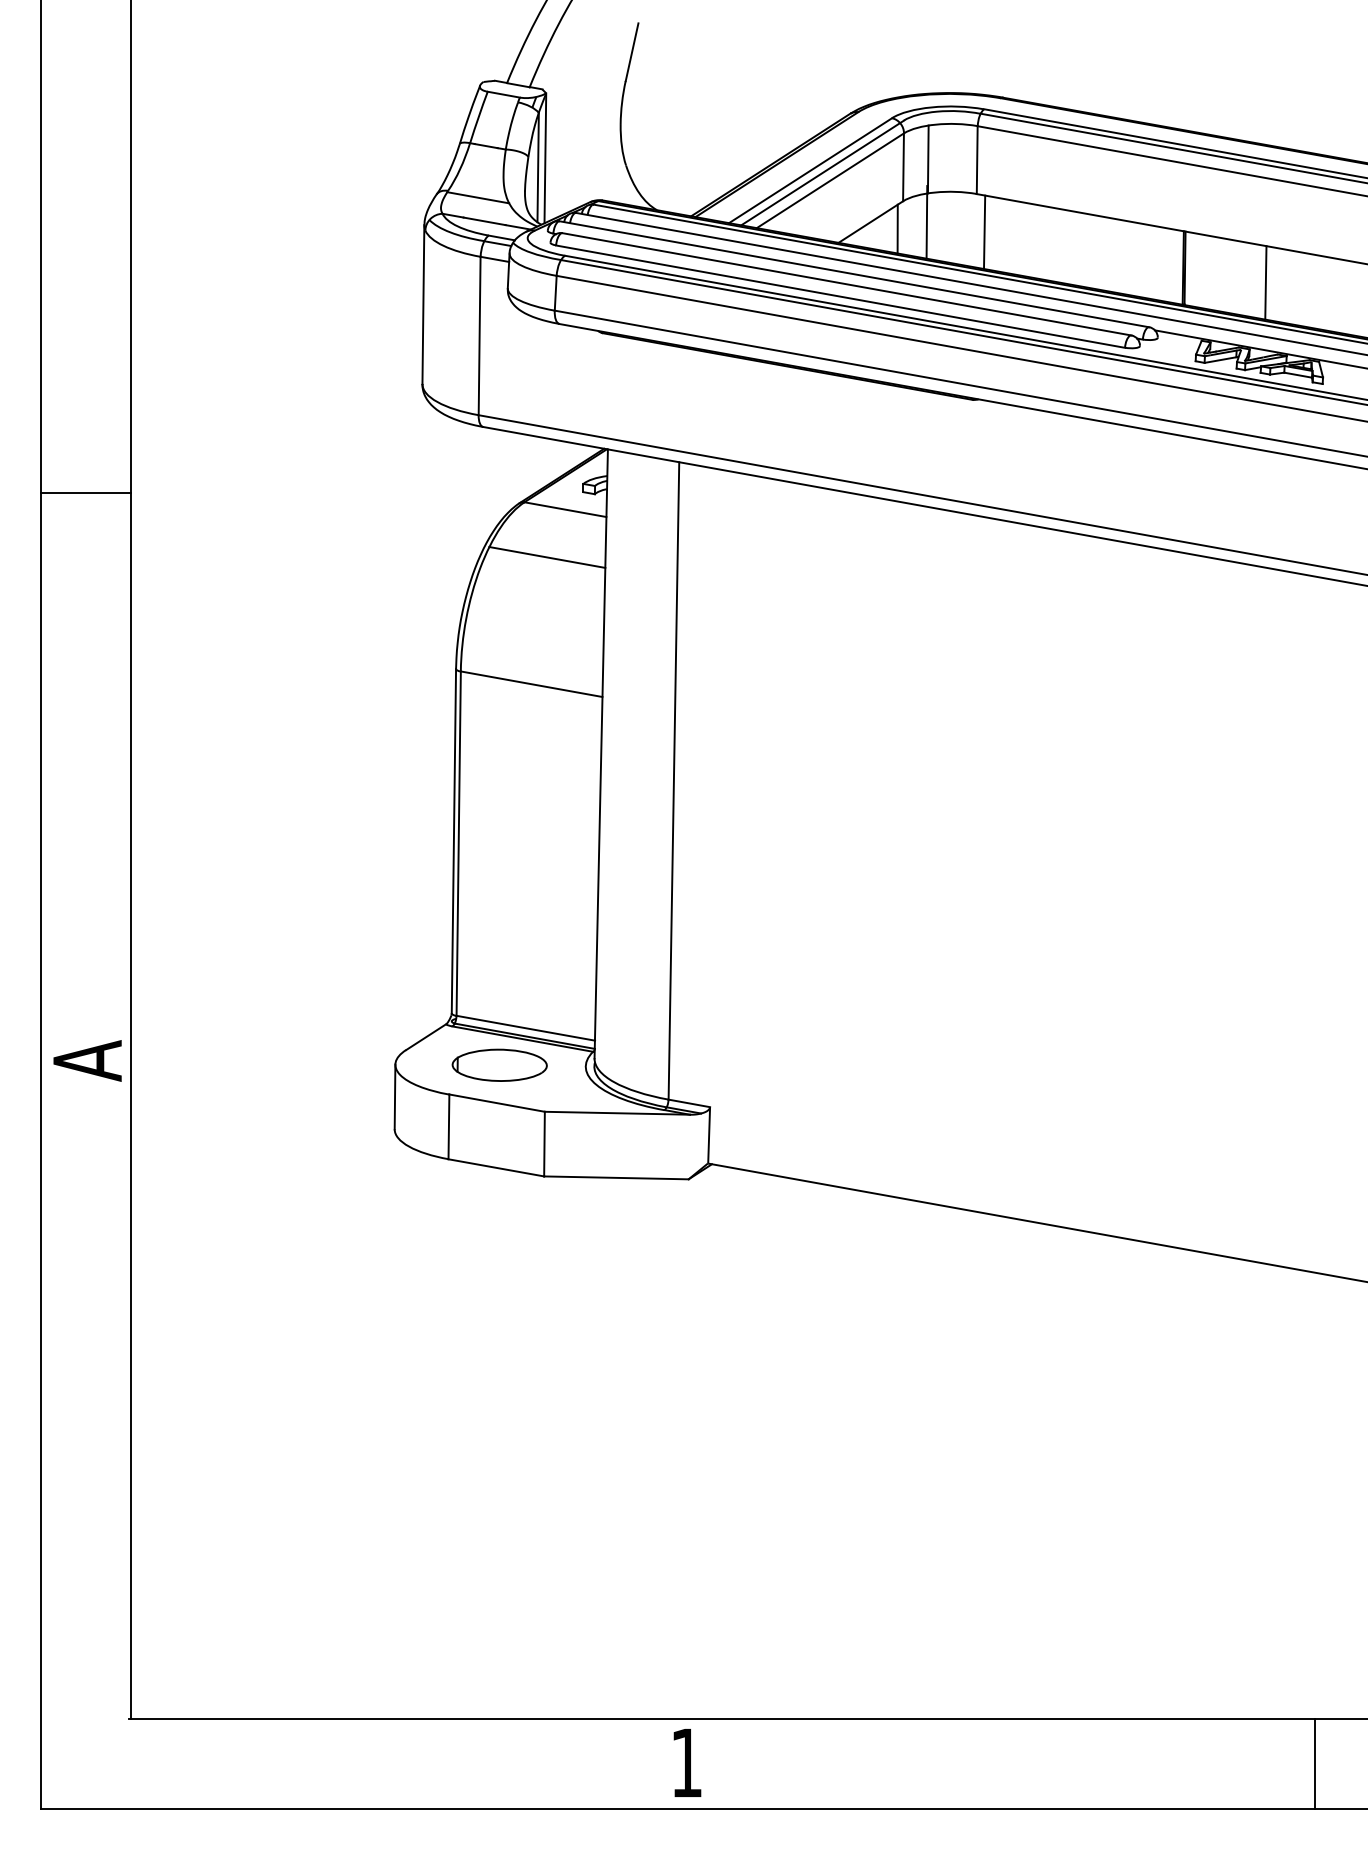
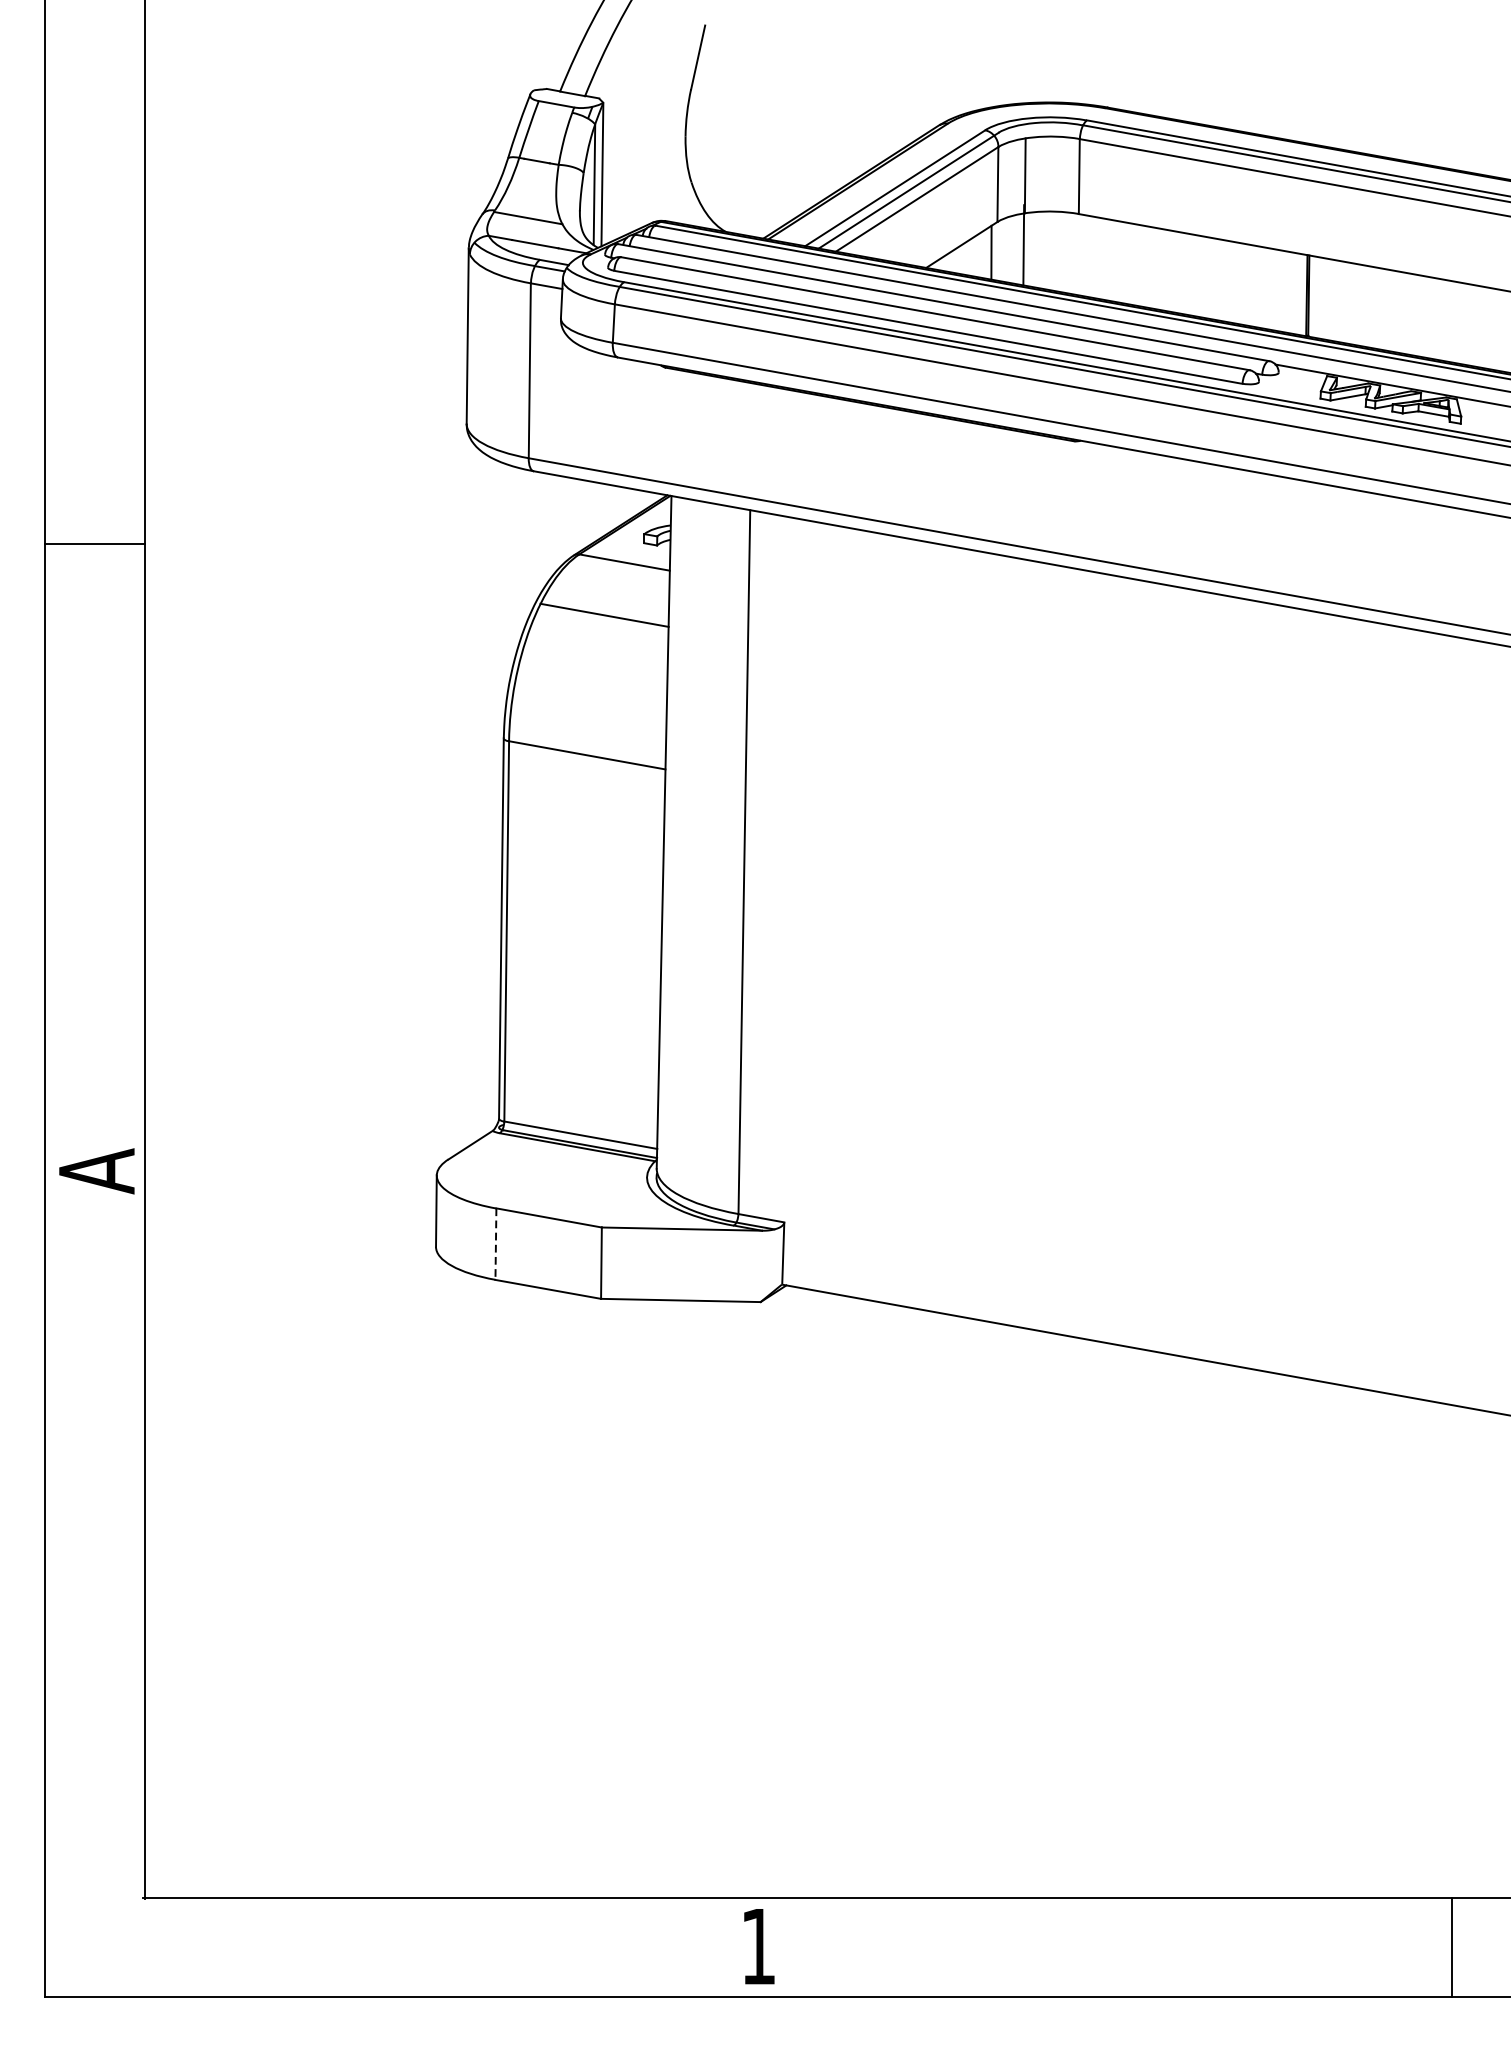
line: (984, 231) -> (1087, 255), removed
line: (1265, 282) -> (1397, 311), removed
part: (499, 1064) -> (551, 1175), removed
line: (448, 1127) -> (495, 1244), solid -> dashed

